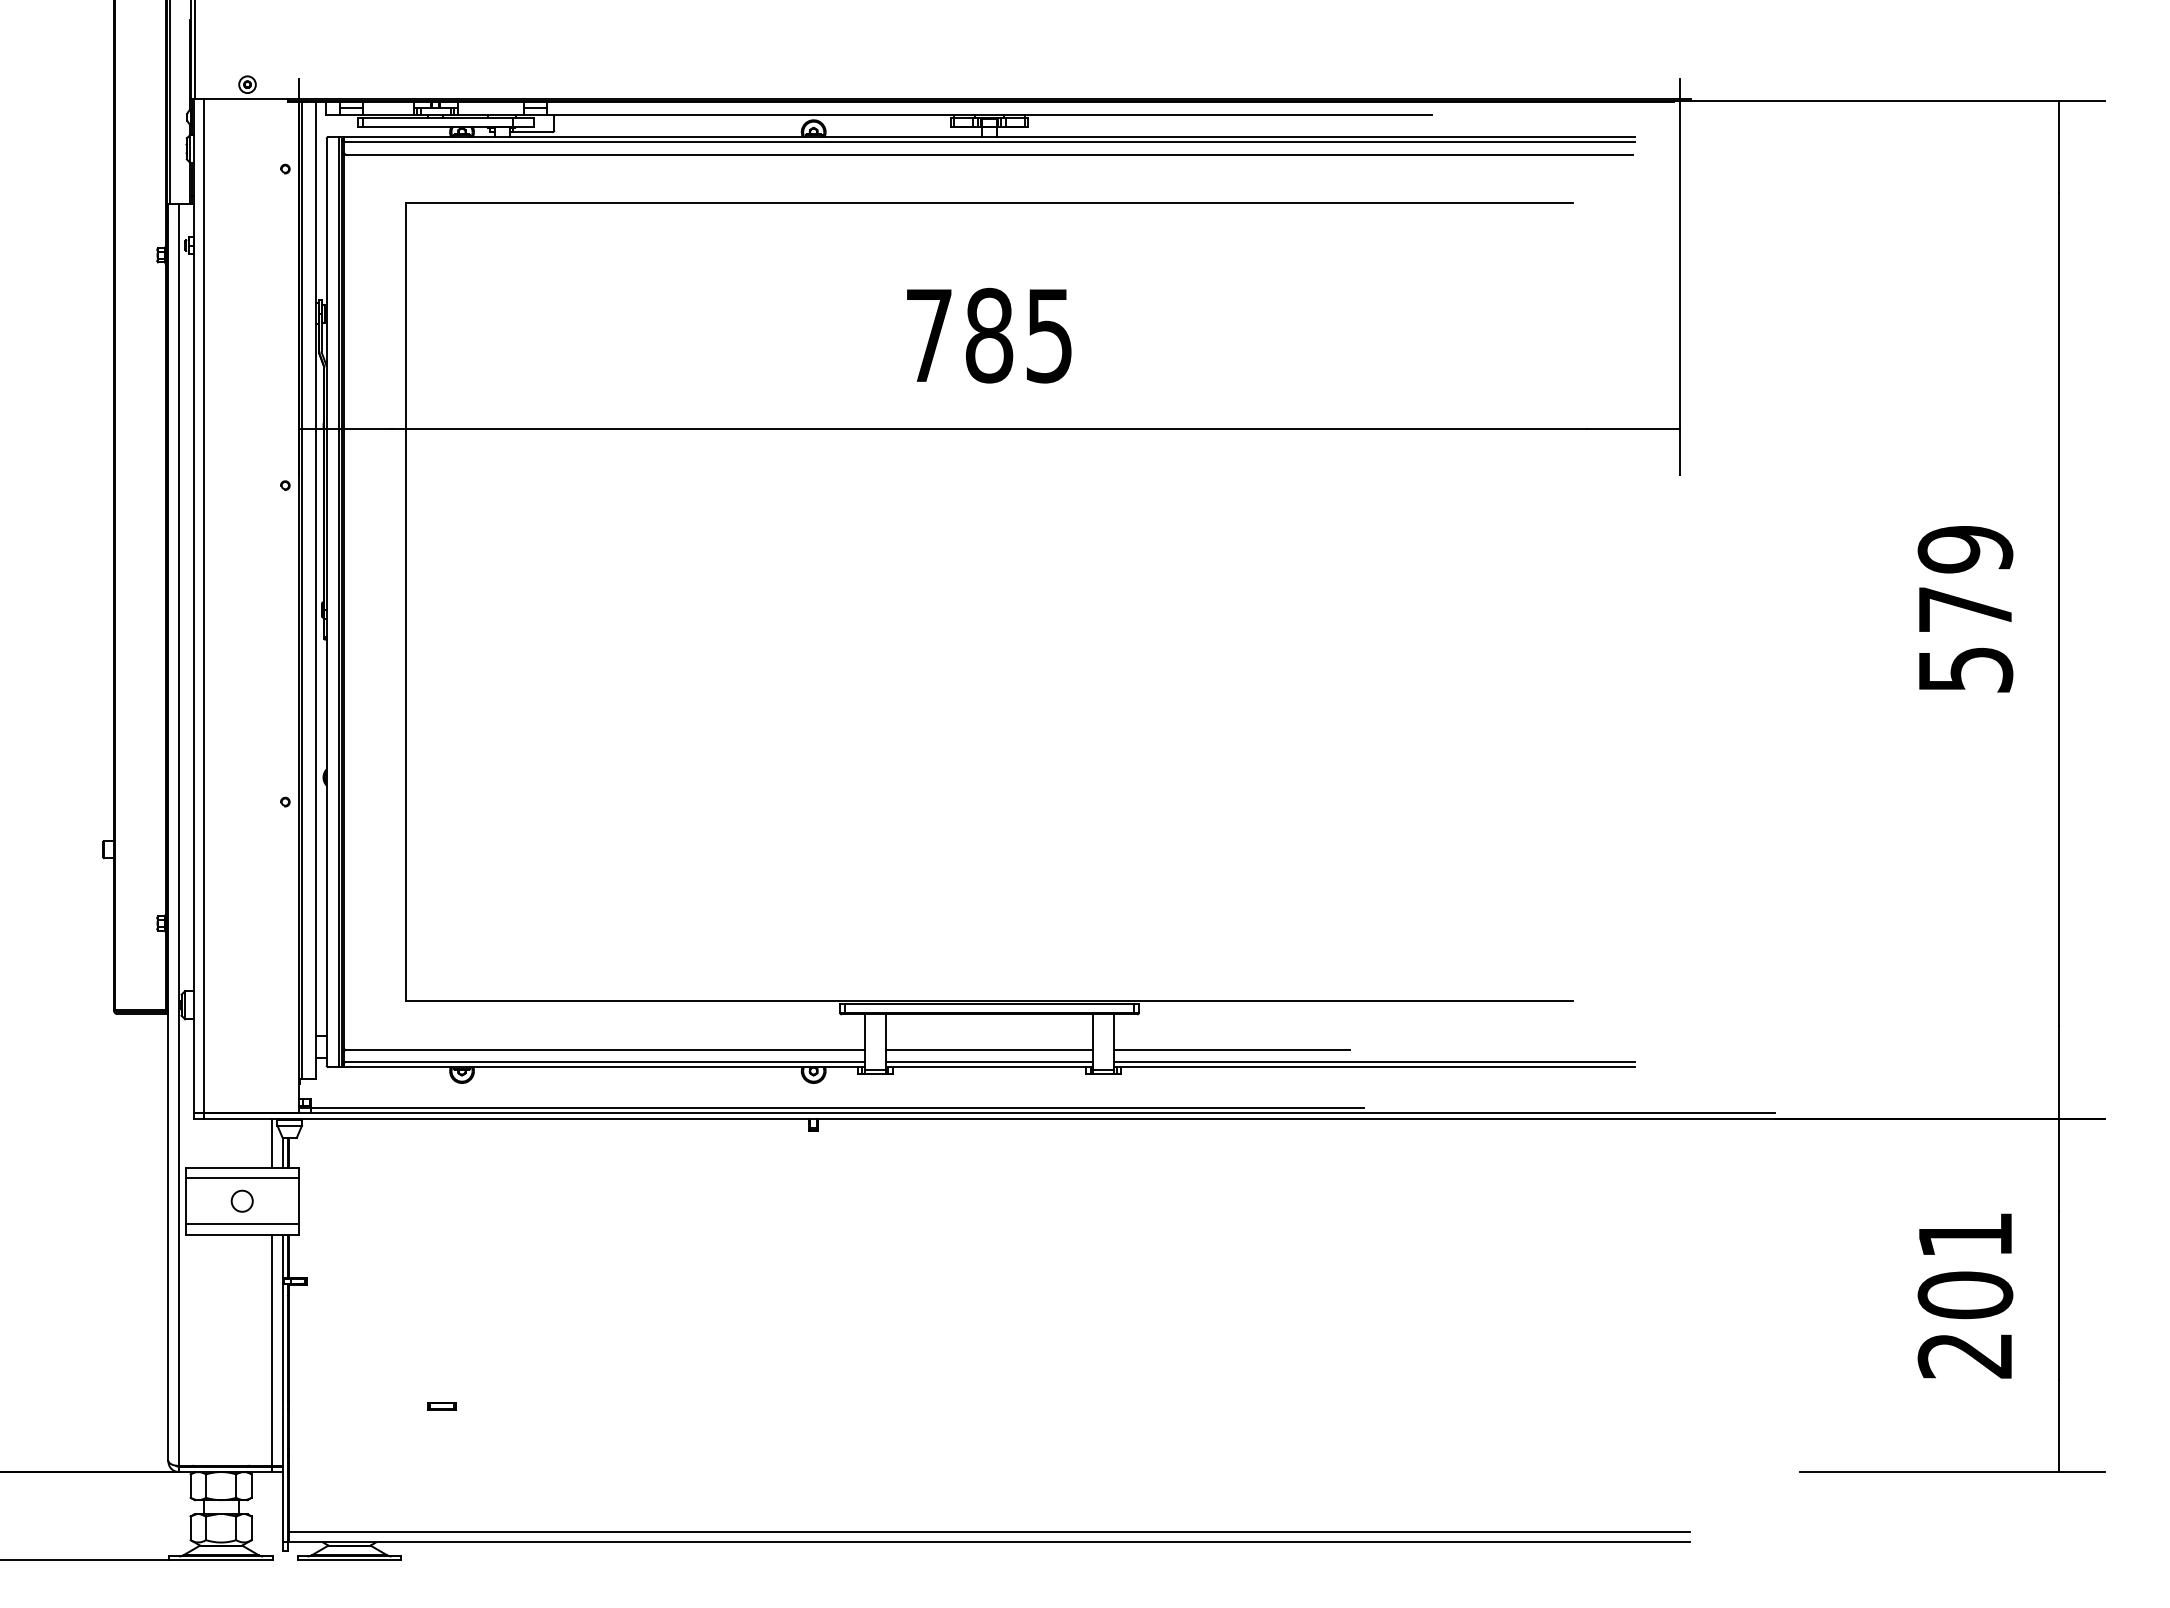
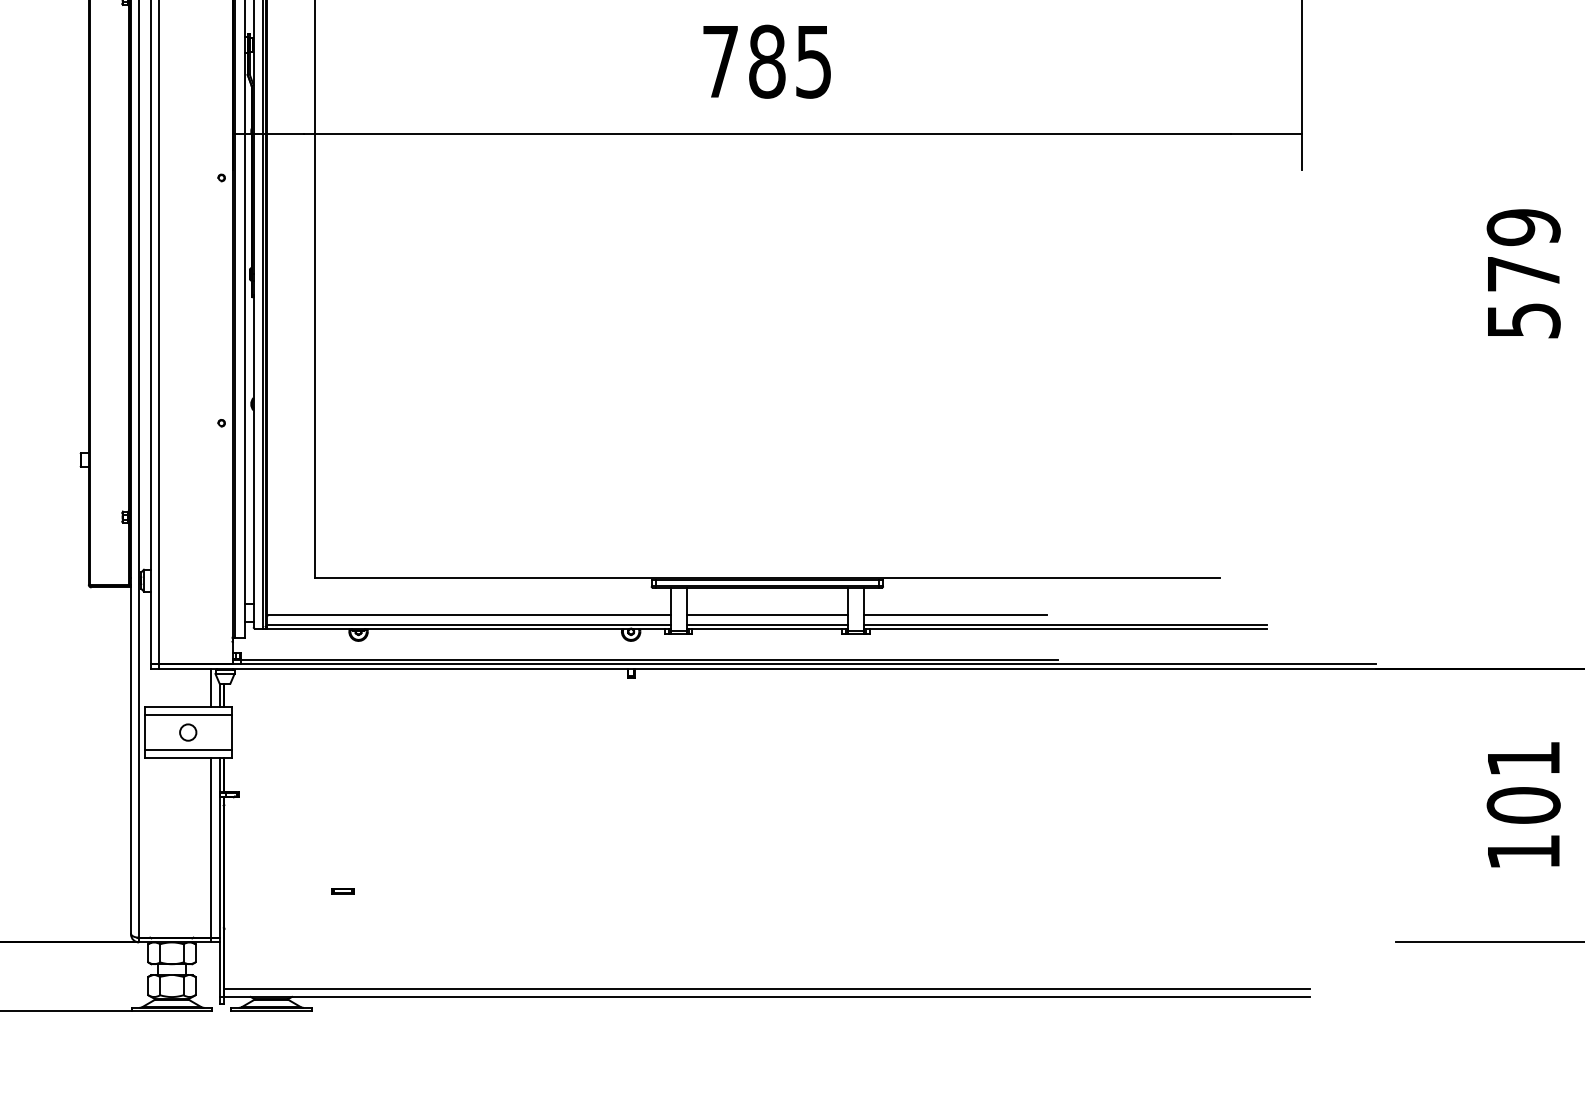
text: (1964, 1356) -> (1522, 852), 201 -> 101

